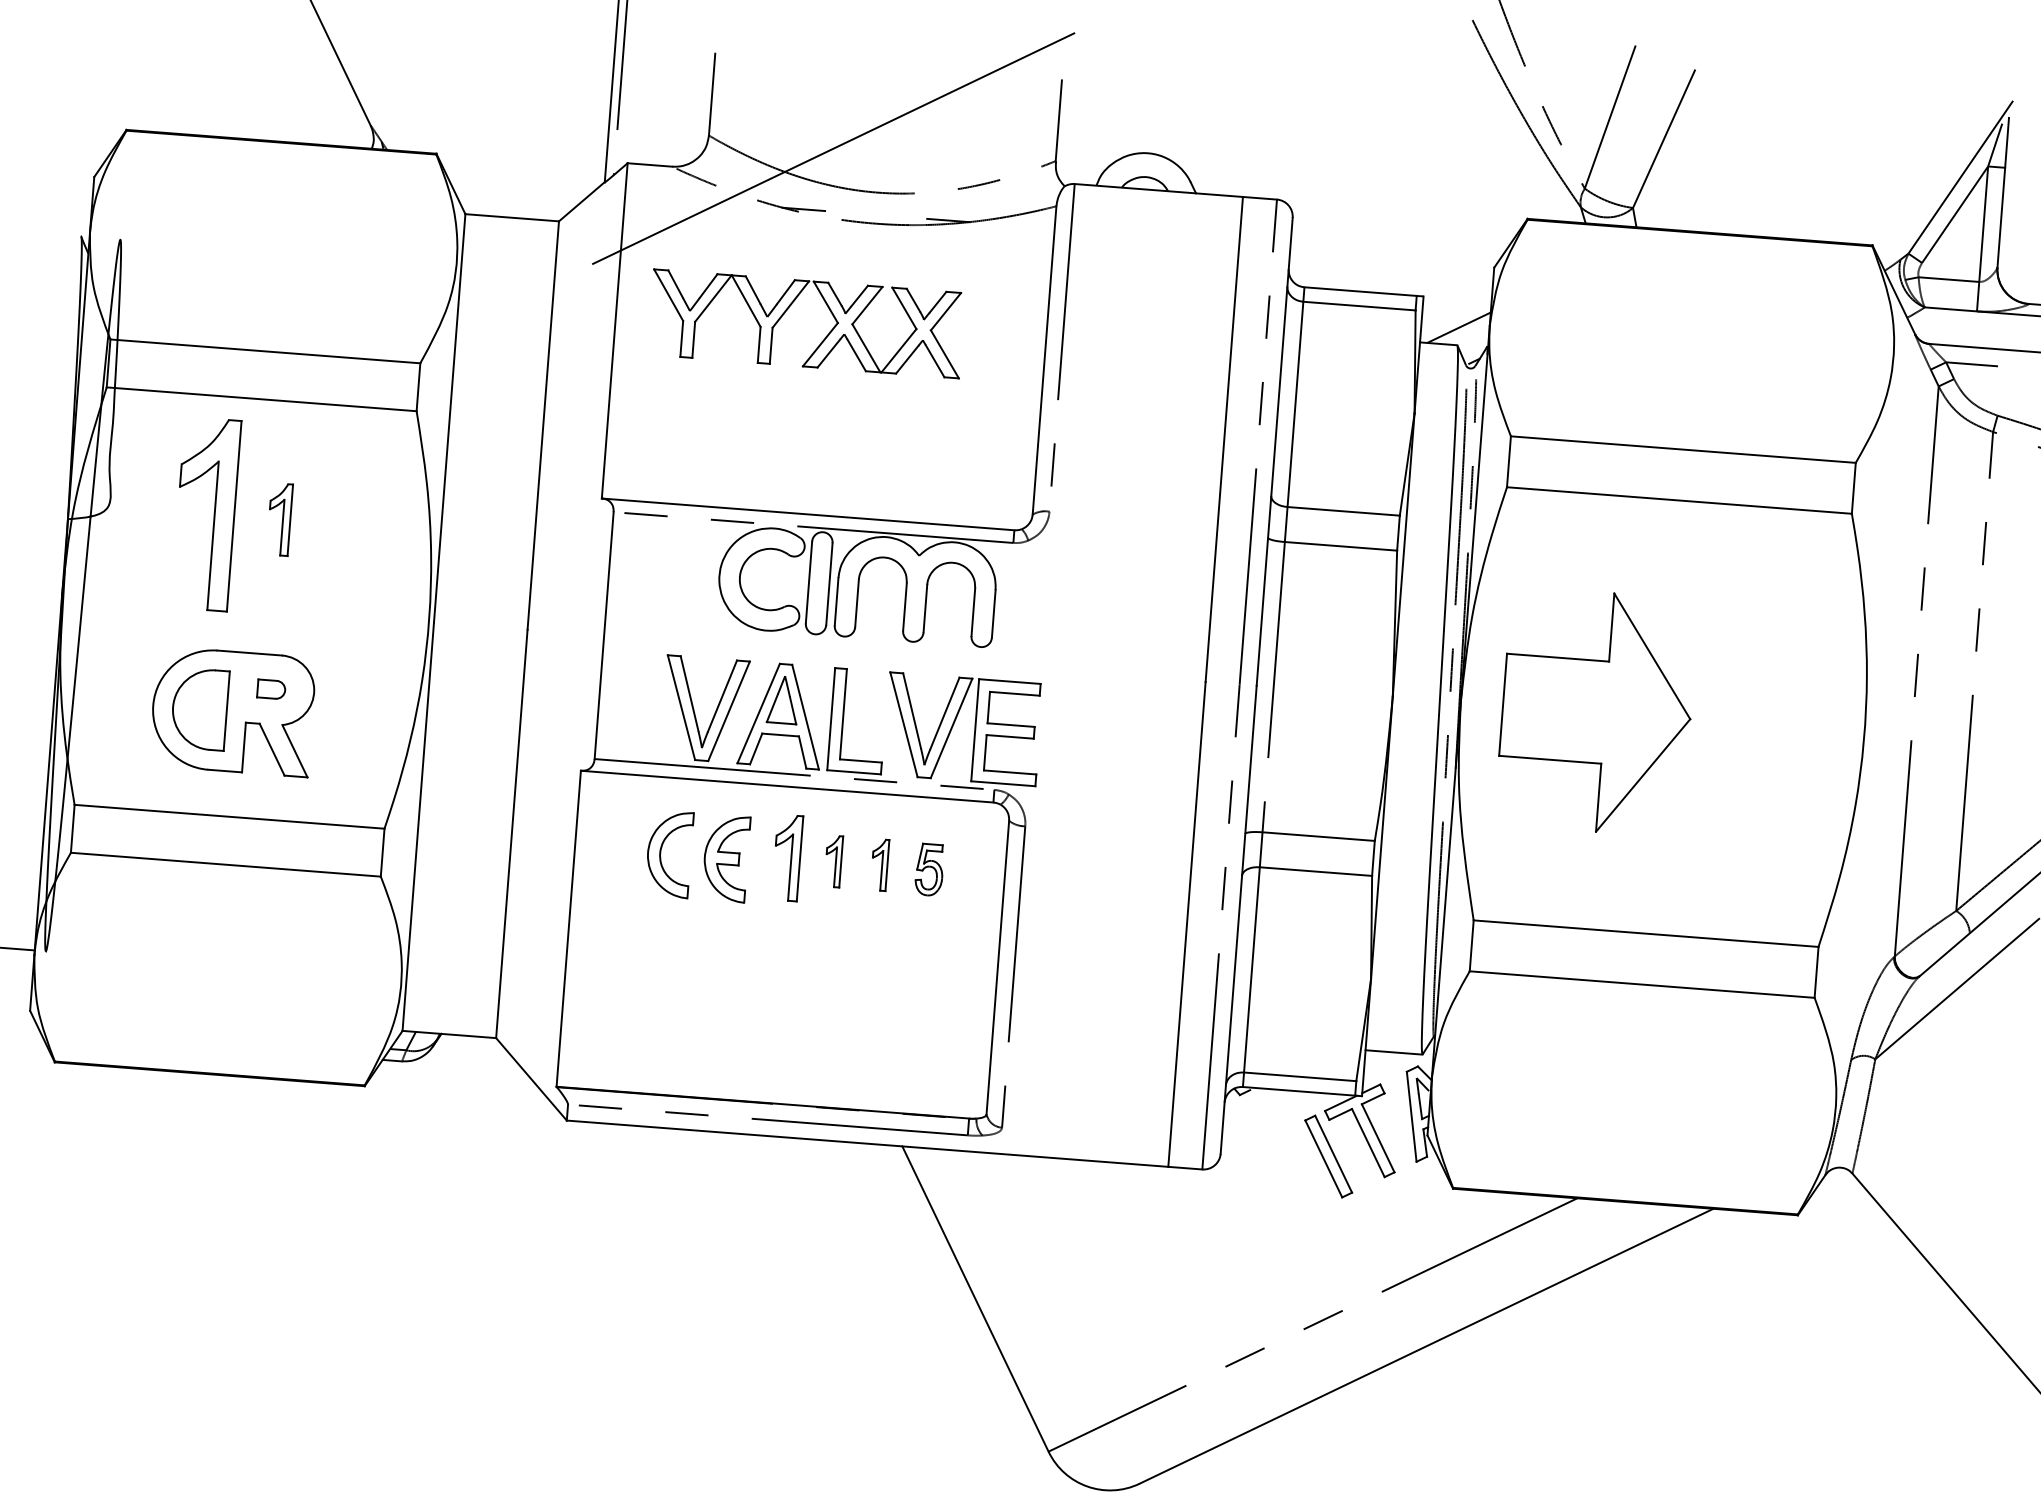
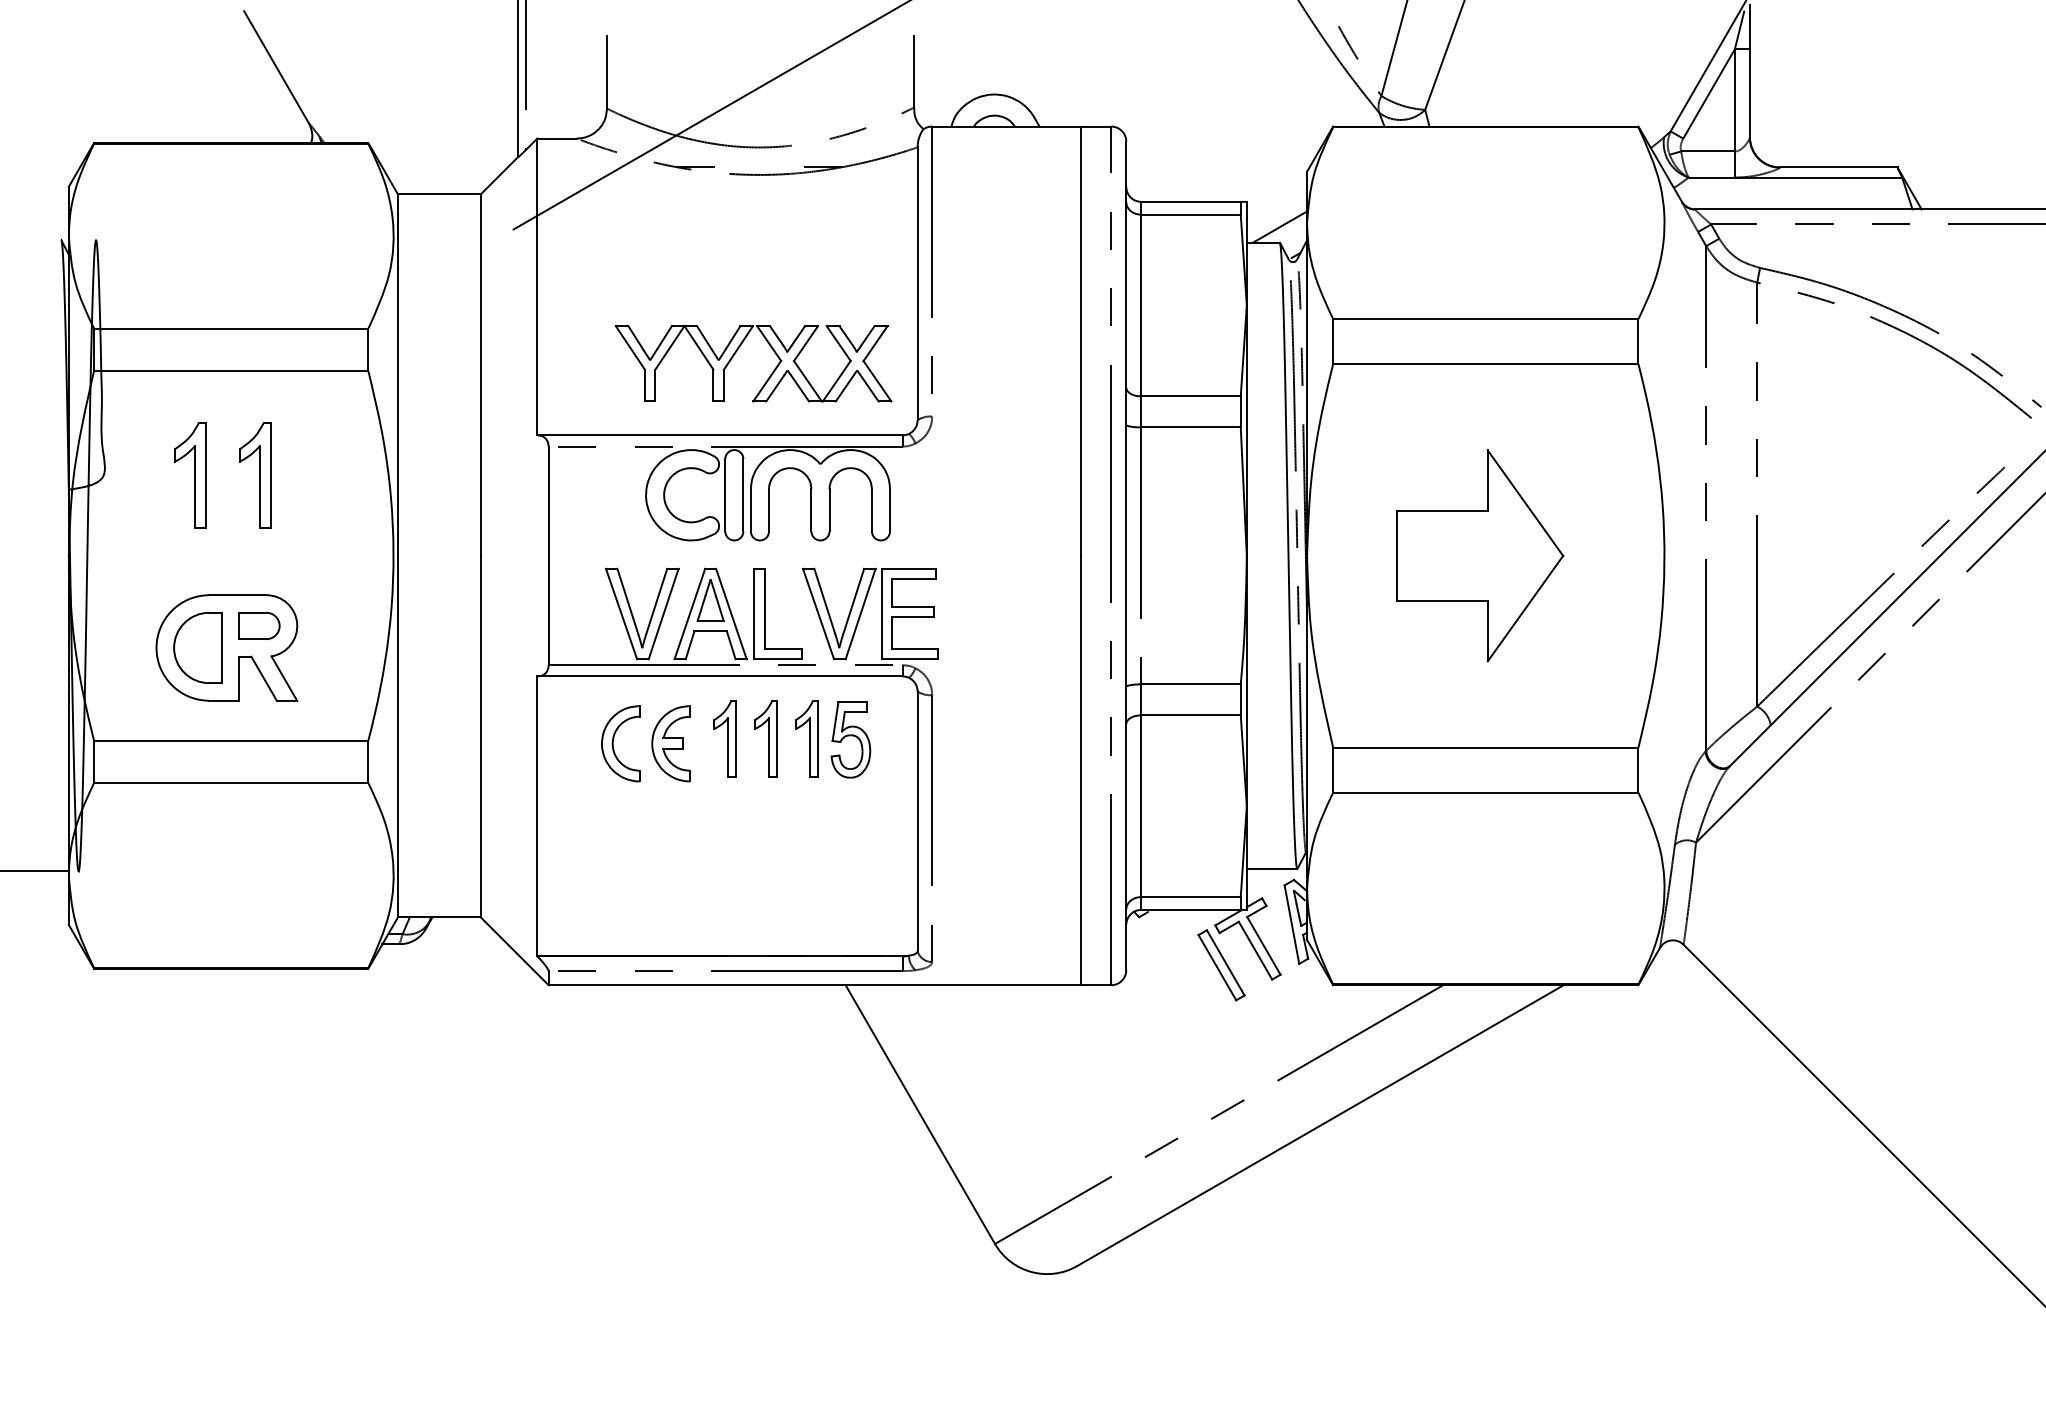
part: (789, 308) -> (737, 351), moved
part: (206, 513) -> (190, 475), size x0.62
part: (280, 519) -> (255, 475), size x1.67
part: (271, 689) -> (259, 625), size x1.67
part: (1596, 711) -> (1480, 555), moved
part: (833, 860) -> (765, 738), size x1.67
part: (879, 864) -> (806, 738), size x1.67
part: (929, 869) -> (850, 739), size x1.67

